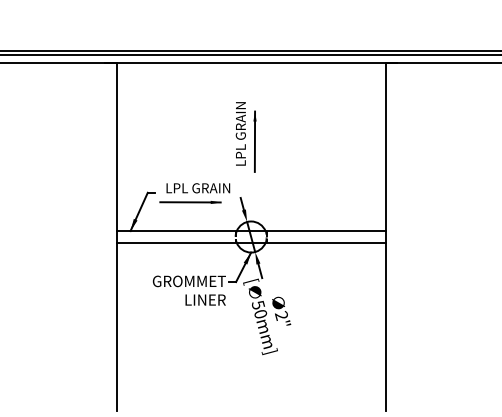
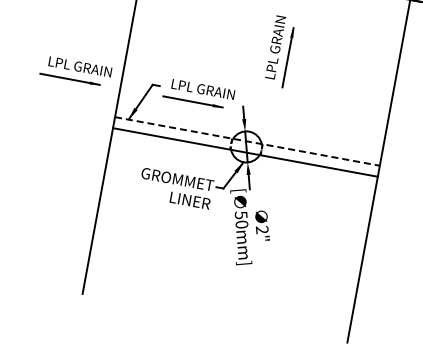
part: (245, 137) -> (279, 51), moved
part: (69, 193) -> (75, 71), added
line: (251, 231) -> (247, 141), solid -> dashed

